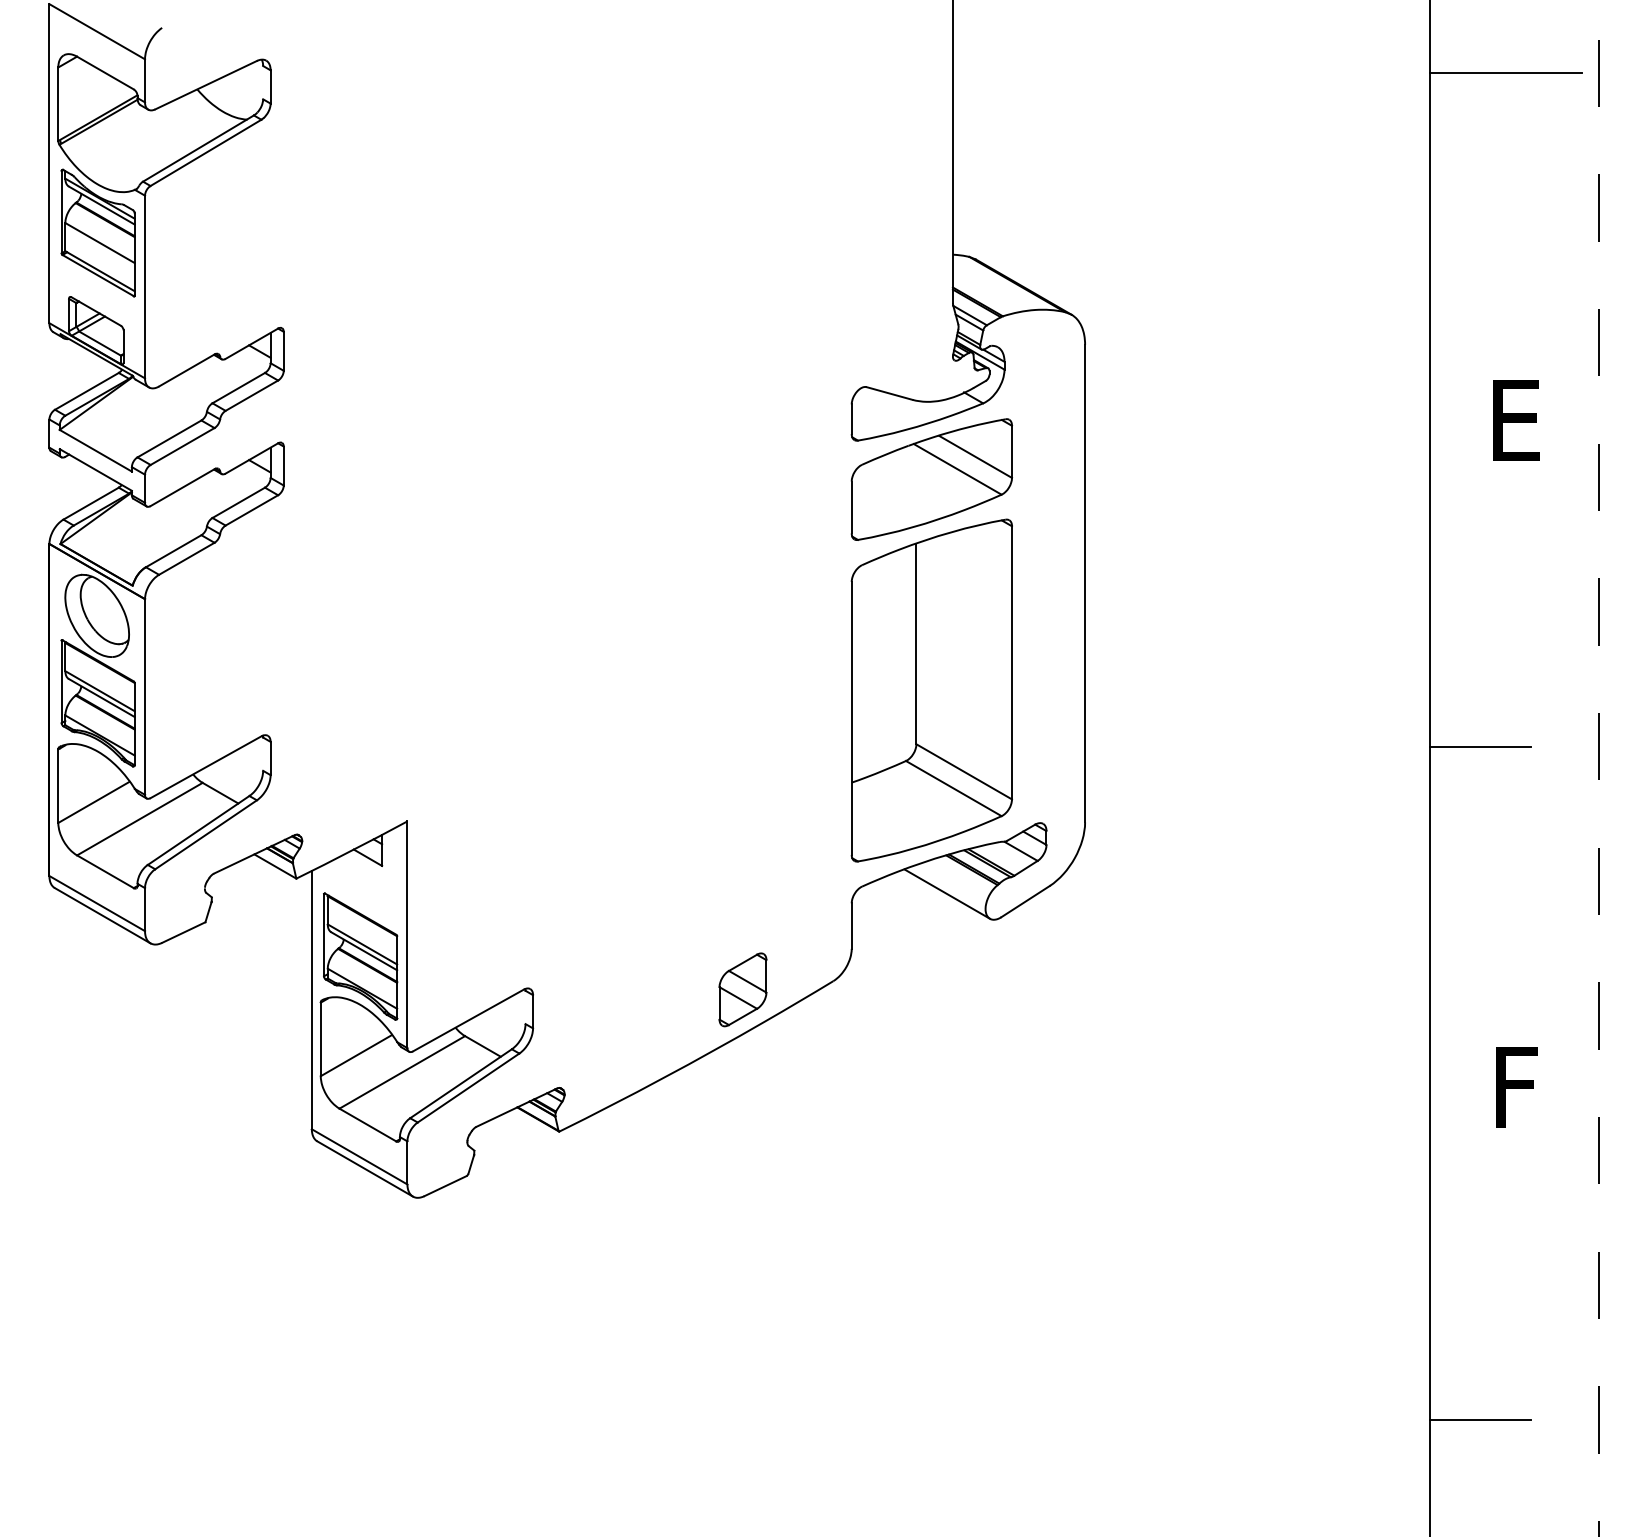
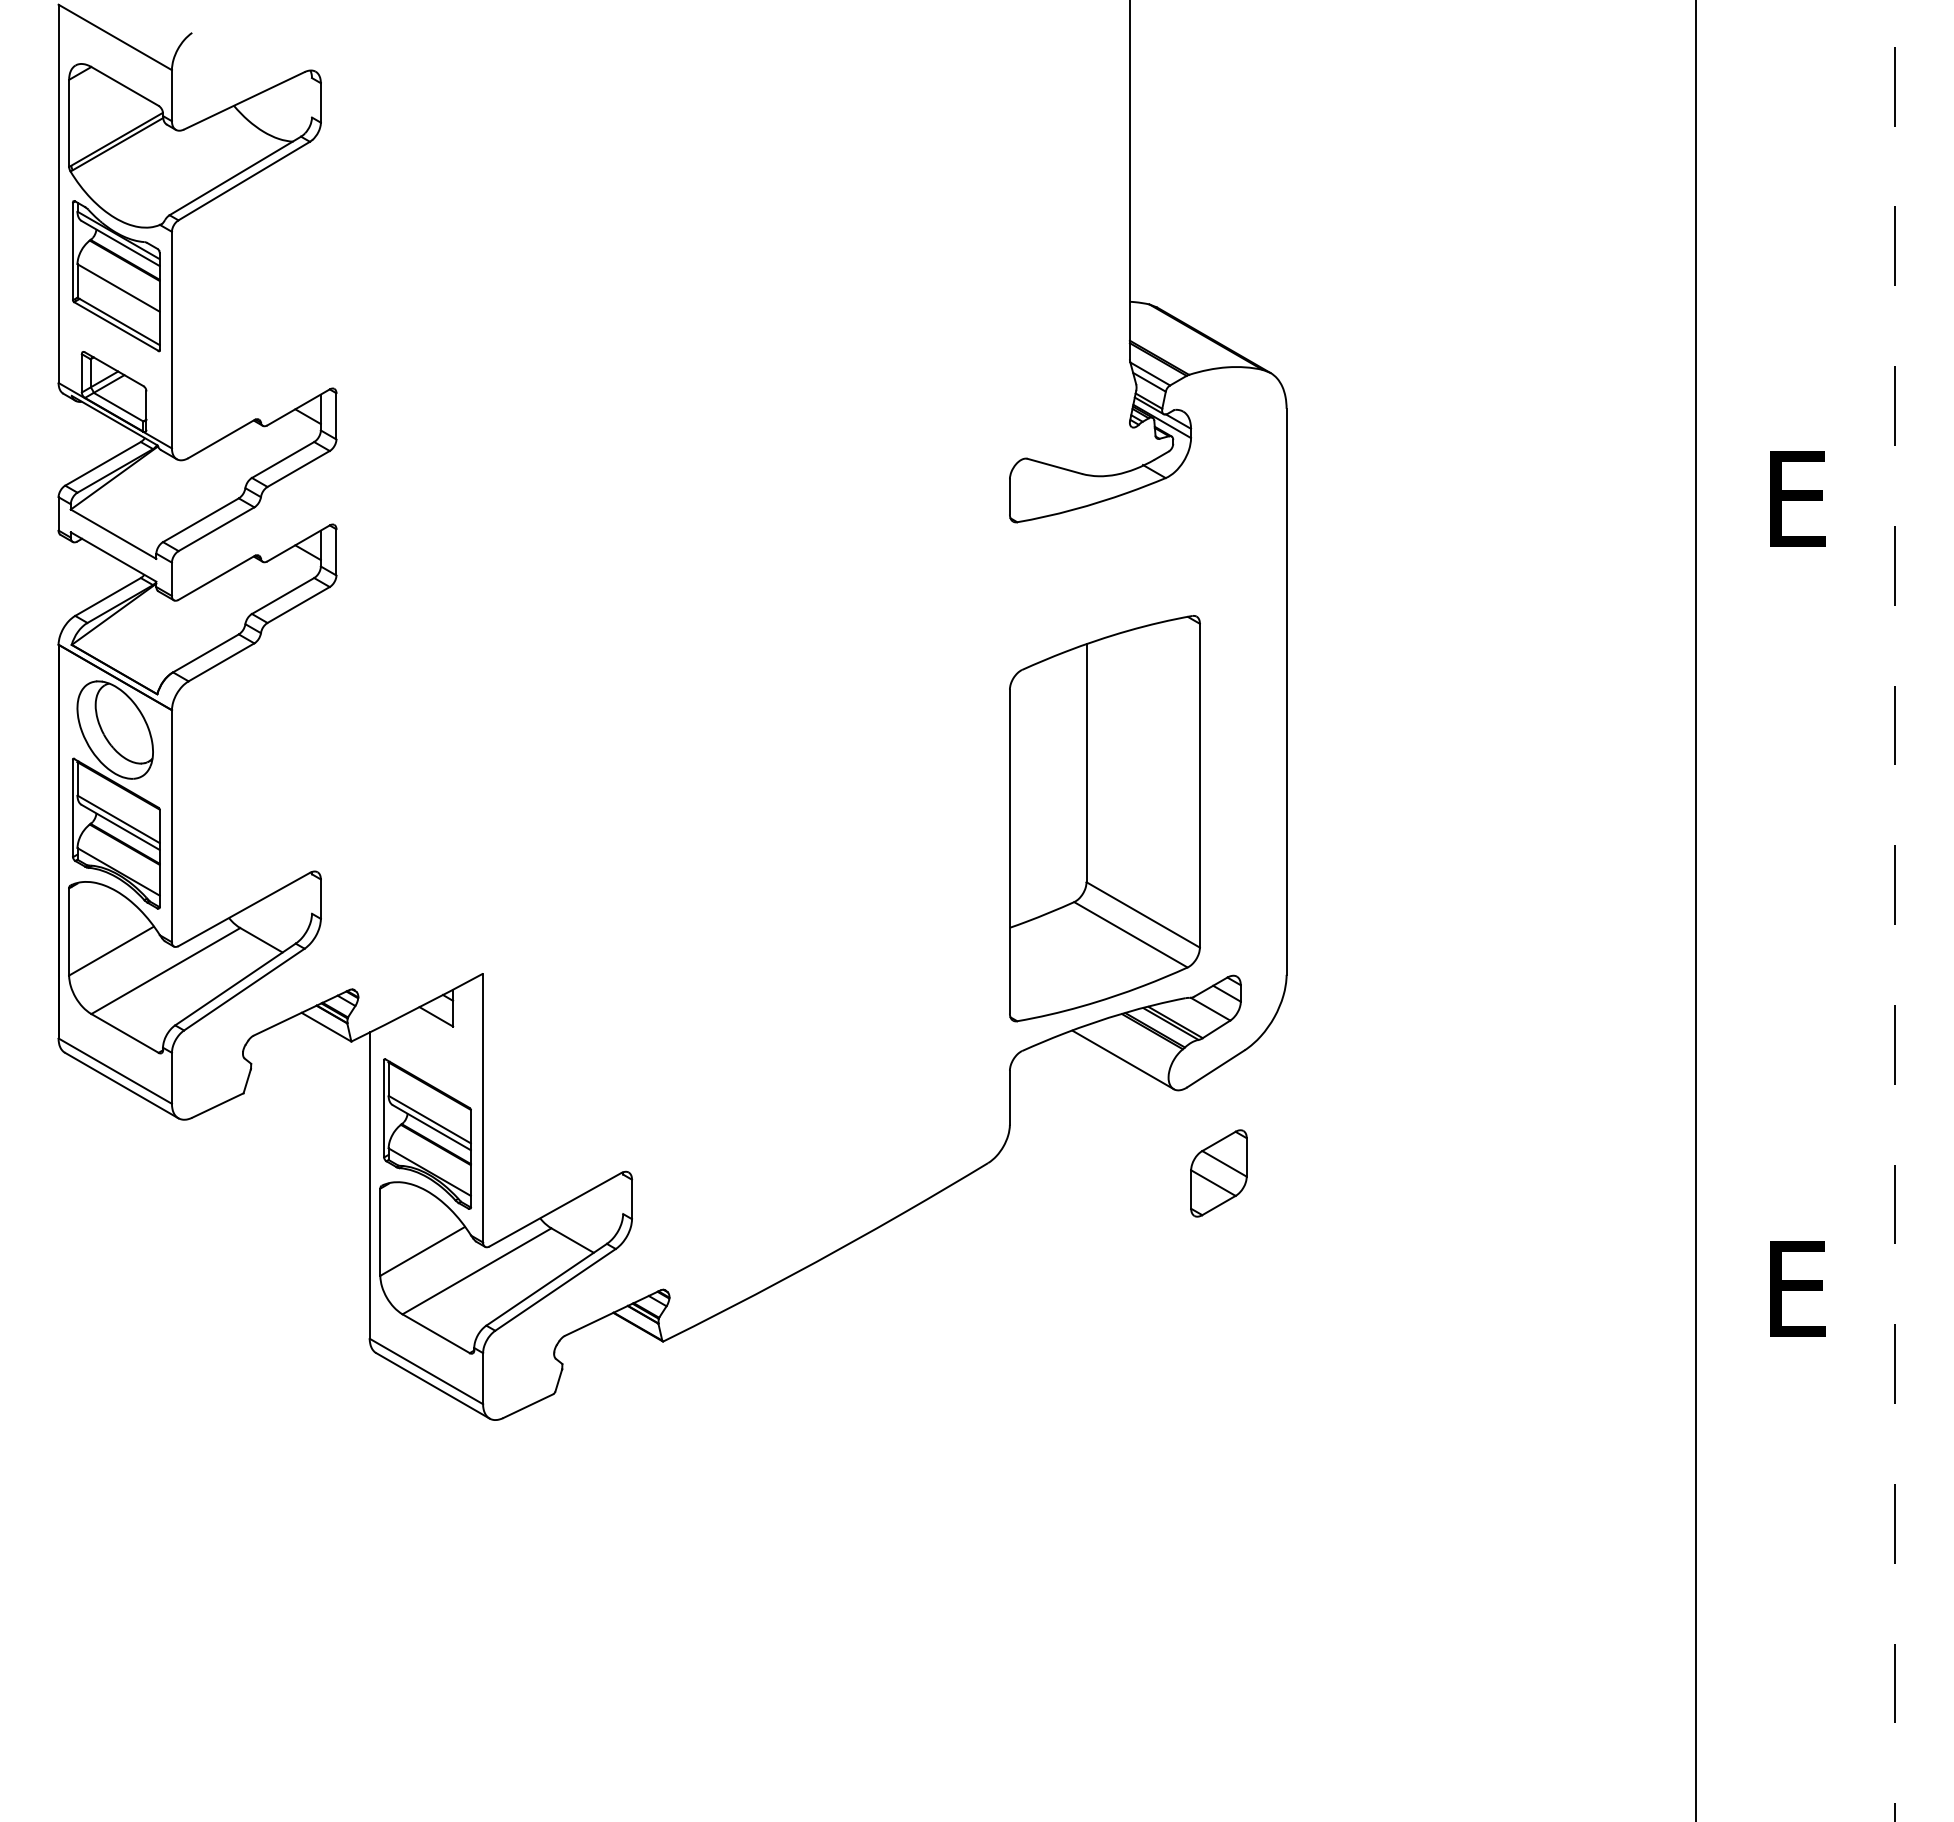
line: (1505, 73) -> (1785, 86), removed
part: (931, 479) -> (1104, 568), removed
line: (1480, 746) -> (1755, 885), removed
part: (742, 989) -> (1218, 1173), moved
text: (1516, 1086) -> (1797, 1288), F -> E
line: (1480, 1420) -> (1755, 1683), removed

